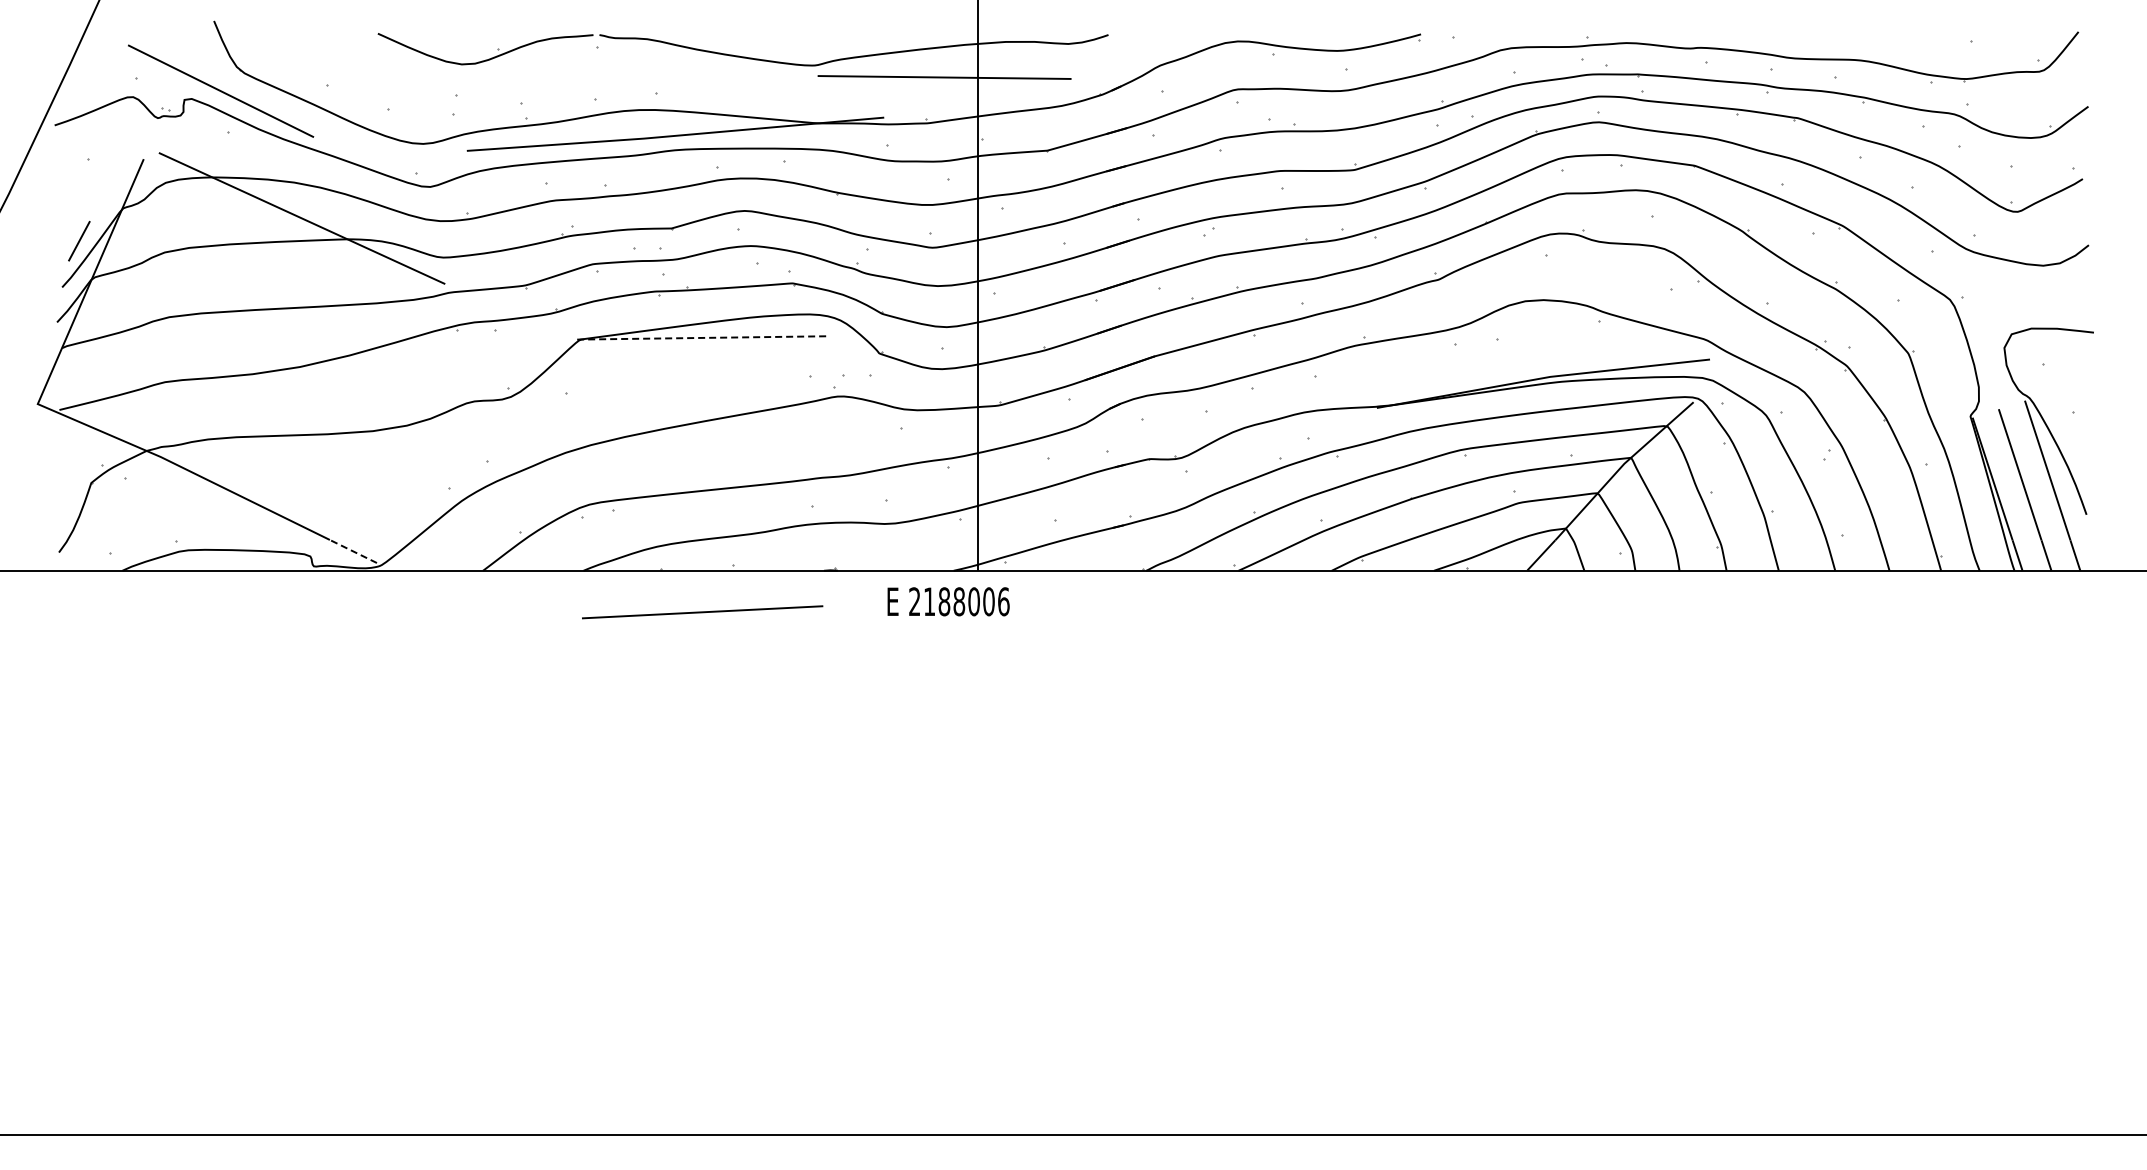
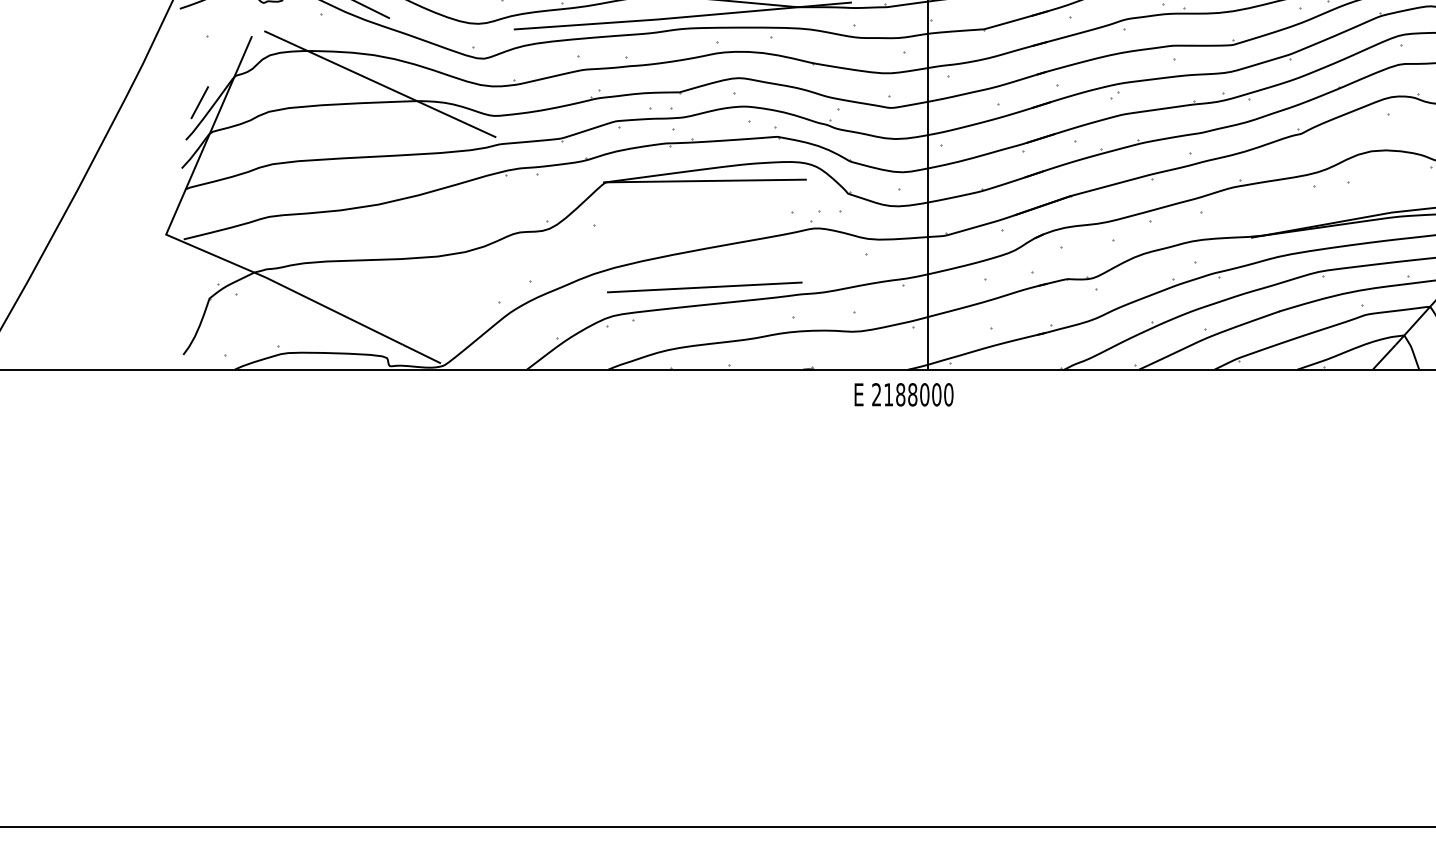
line: (702, 337) -> (704, 180), dashed -> solid
line: (352, 551) -> (421, 354), dashed -> solid
text: (1003, 601) -> (948, 394), 2188006 -> 2188000
line: (702, 612) -> (704, 287), moved

